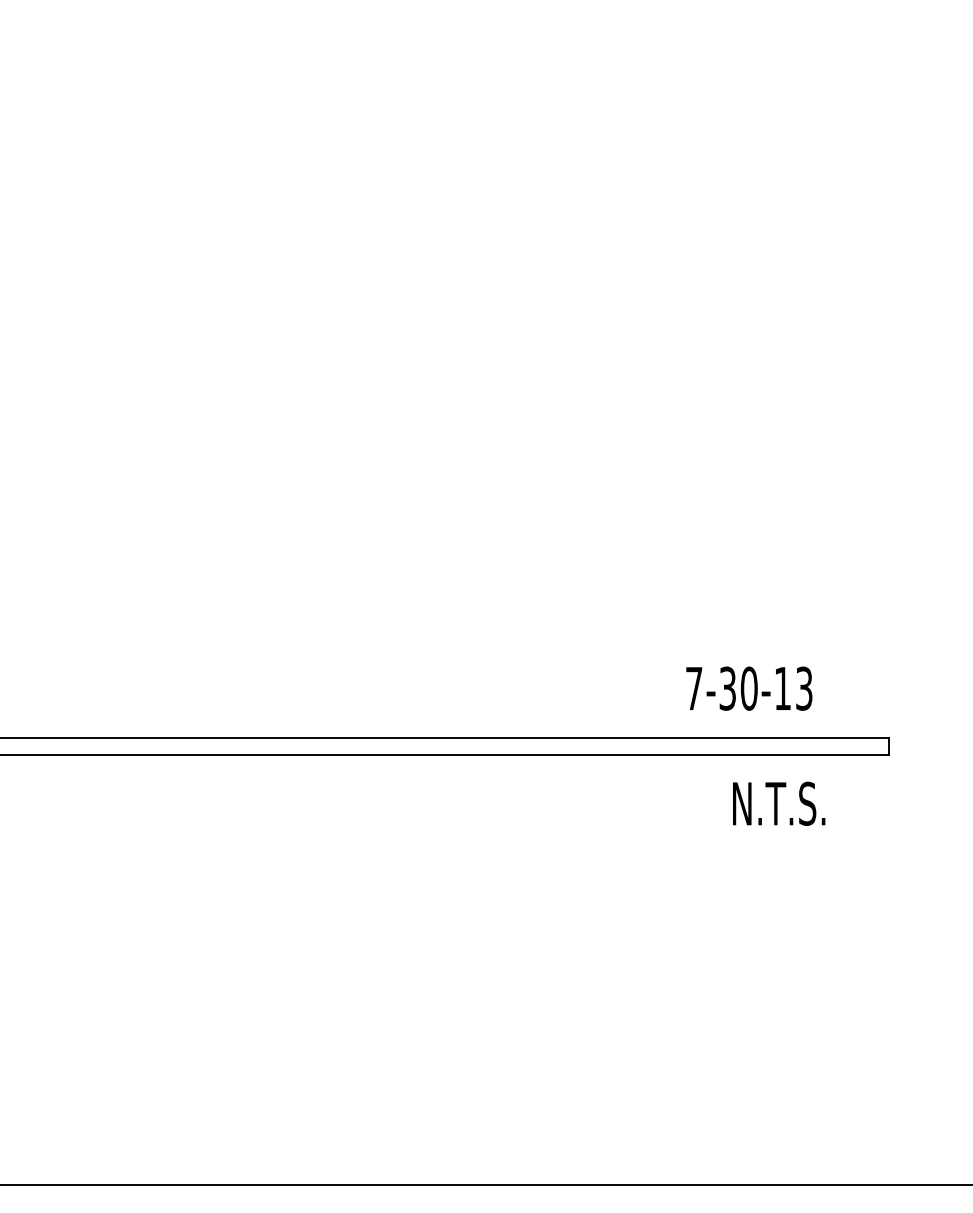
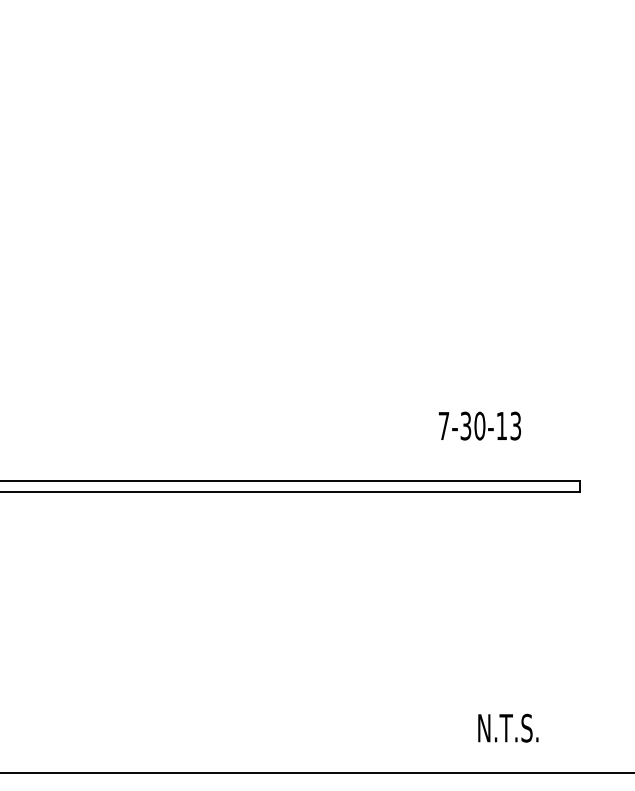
text: (748, 687) -> (479, 425), moved
text: (779, 802) -> (508, 727), moved

